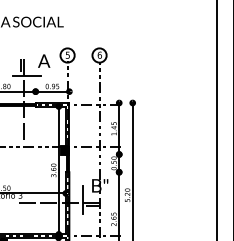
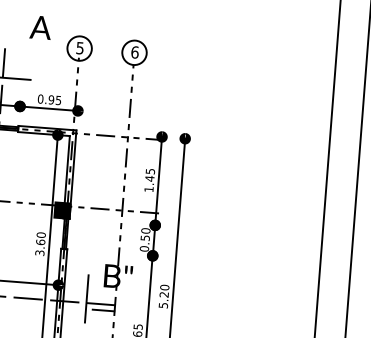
text: (44, 60) -> (41, 26), moved

